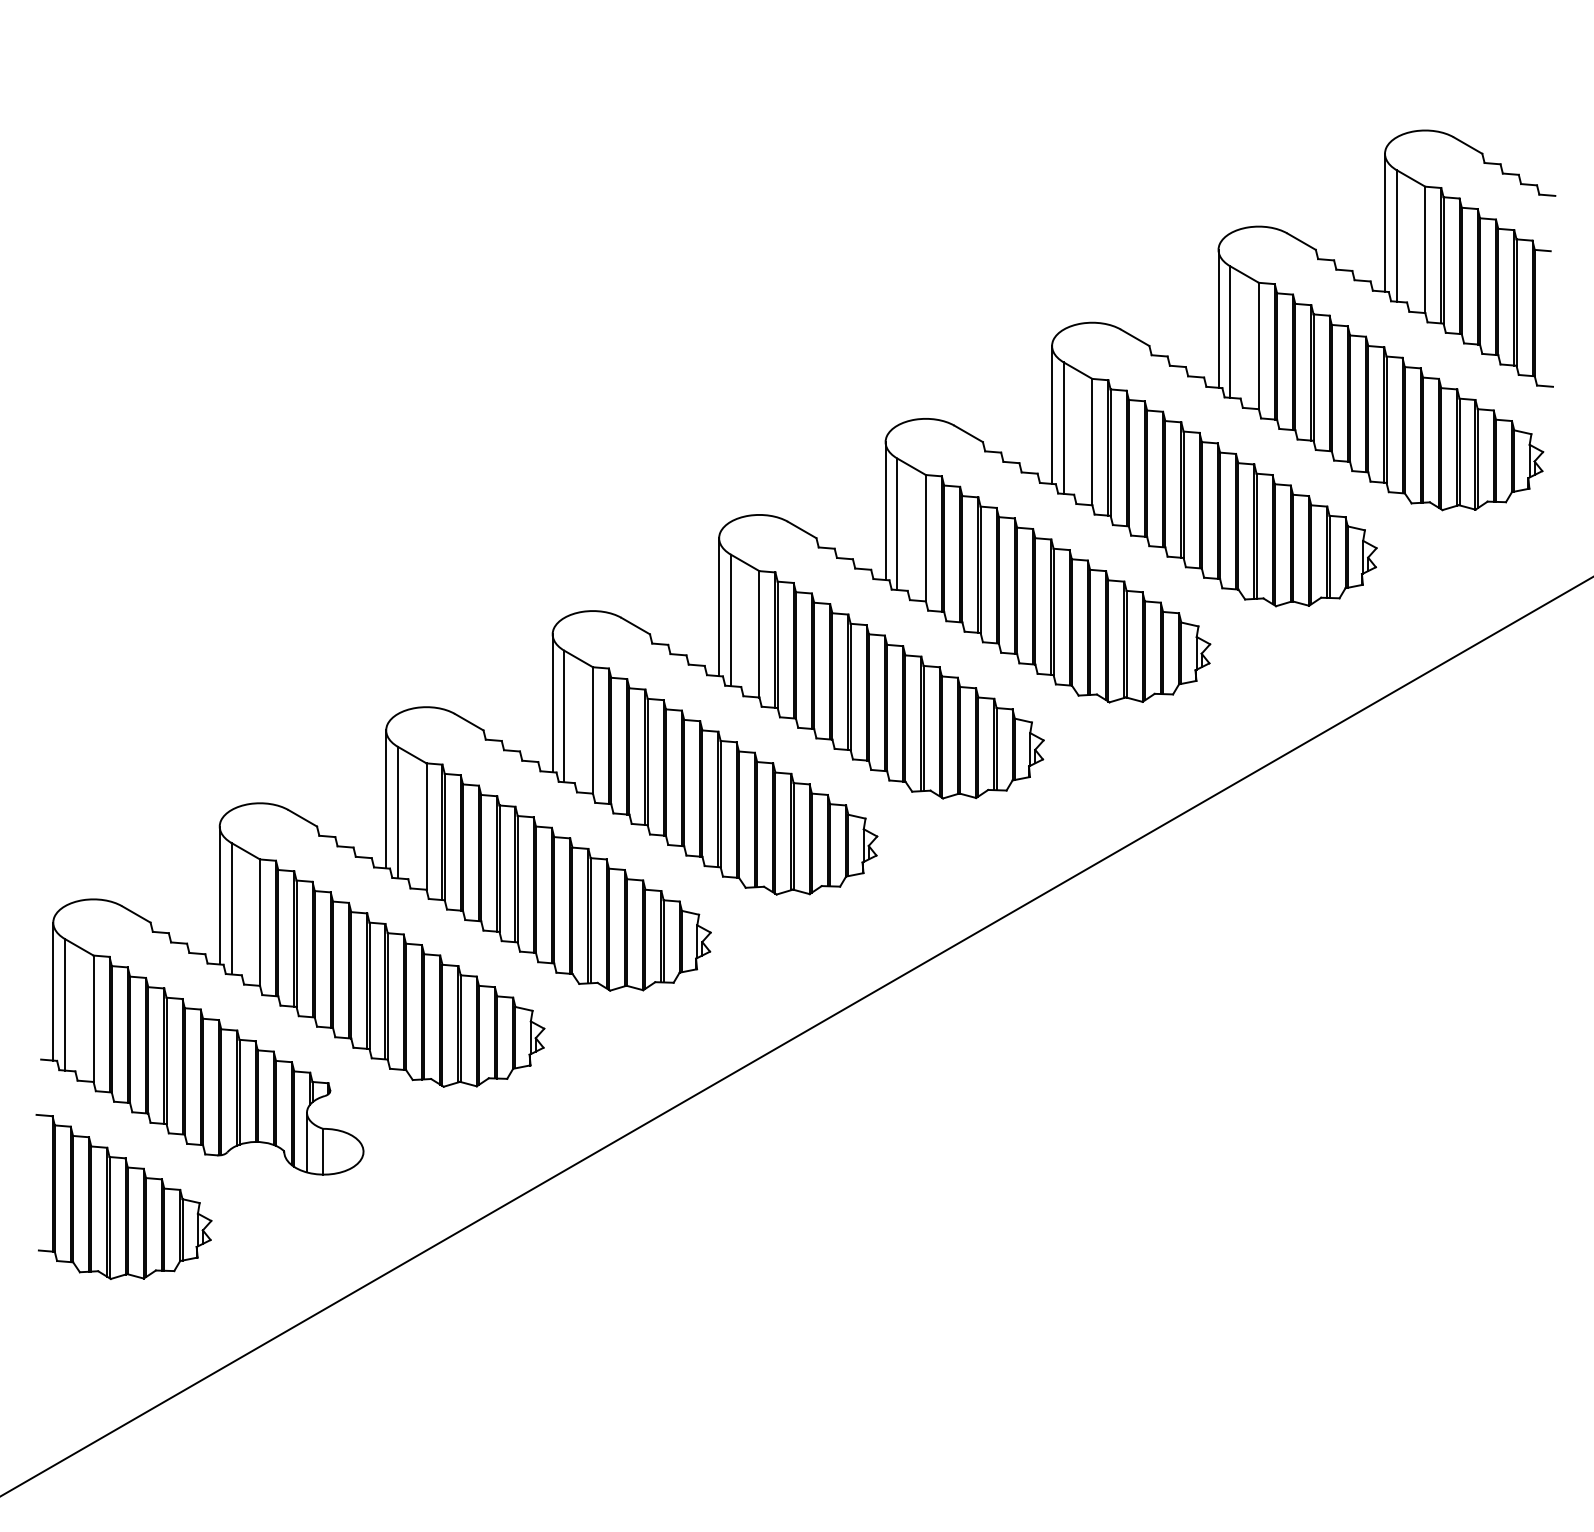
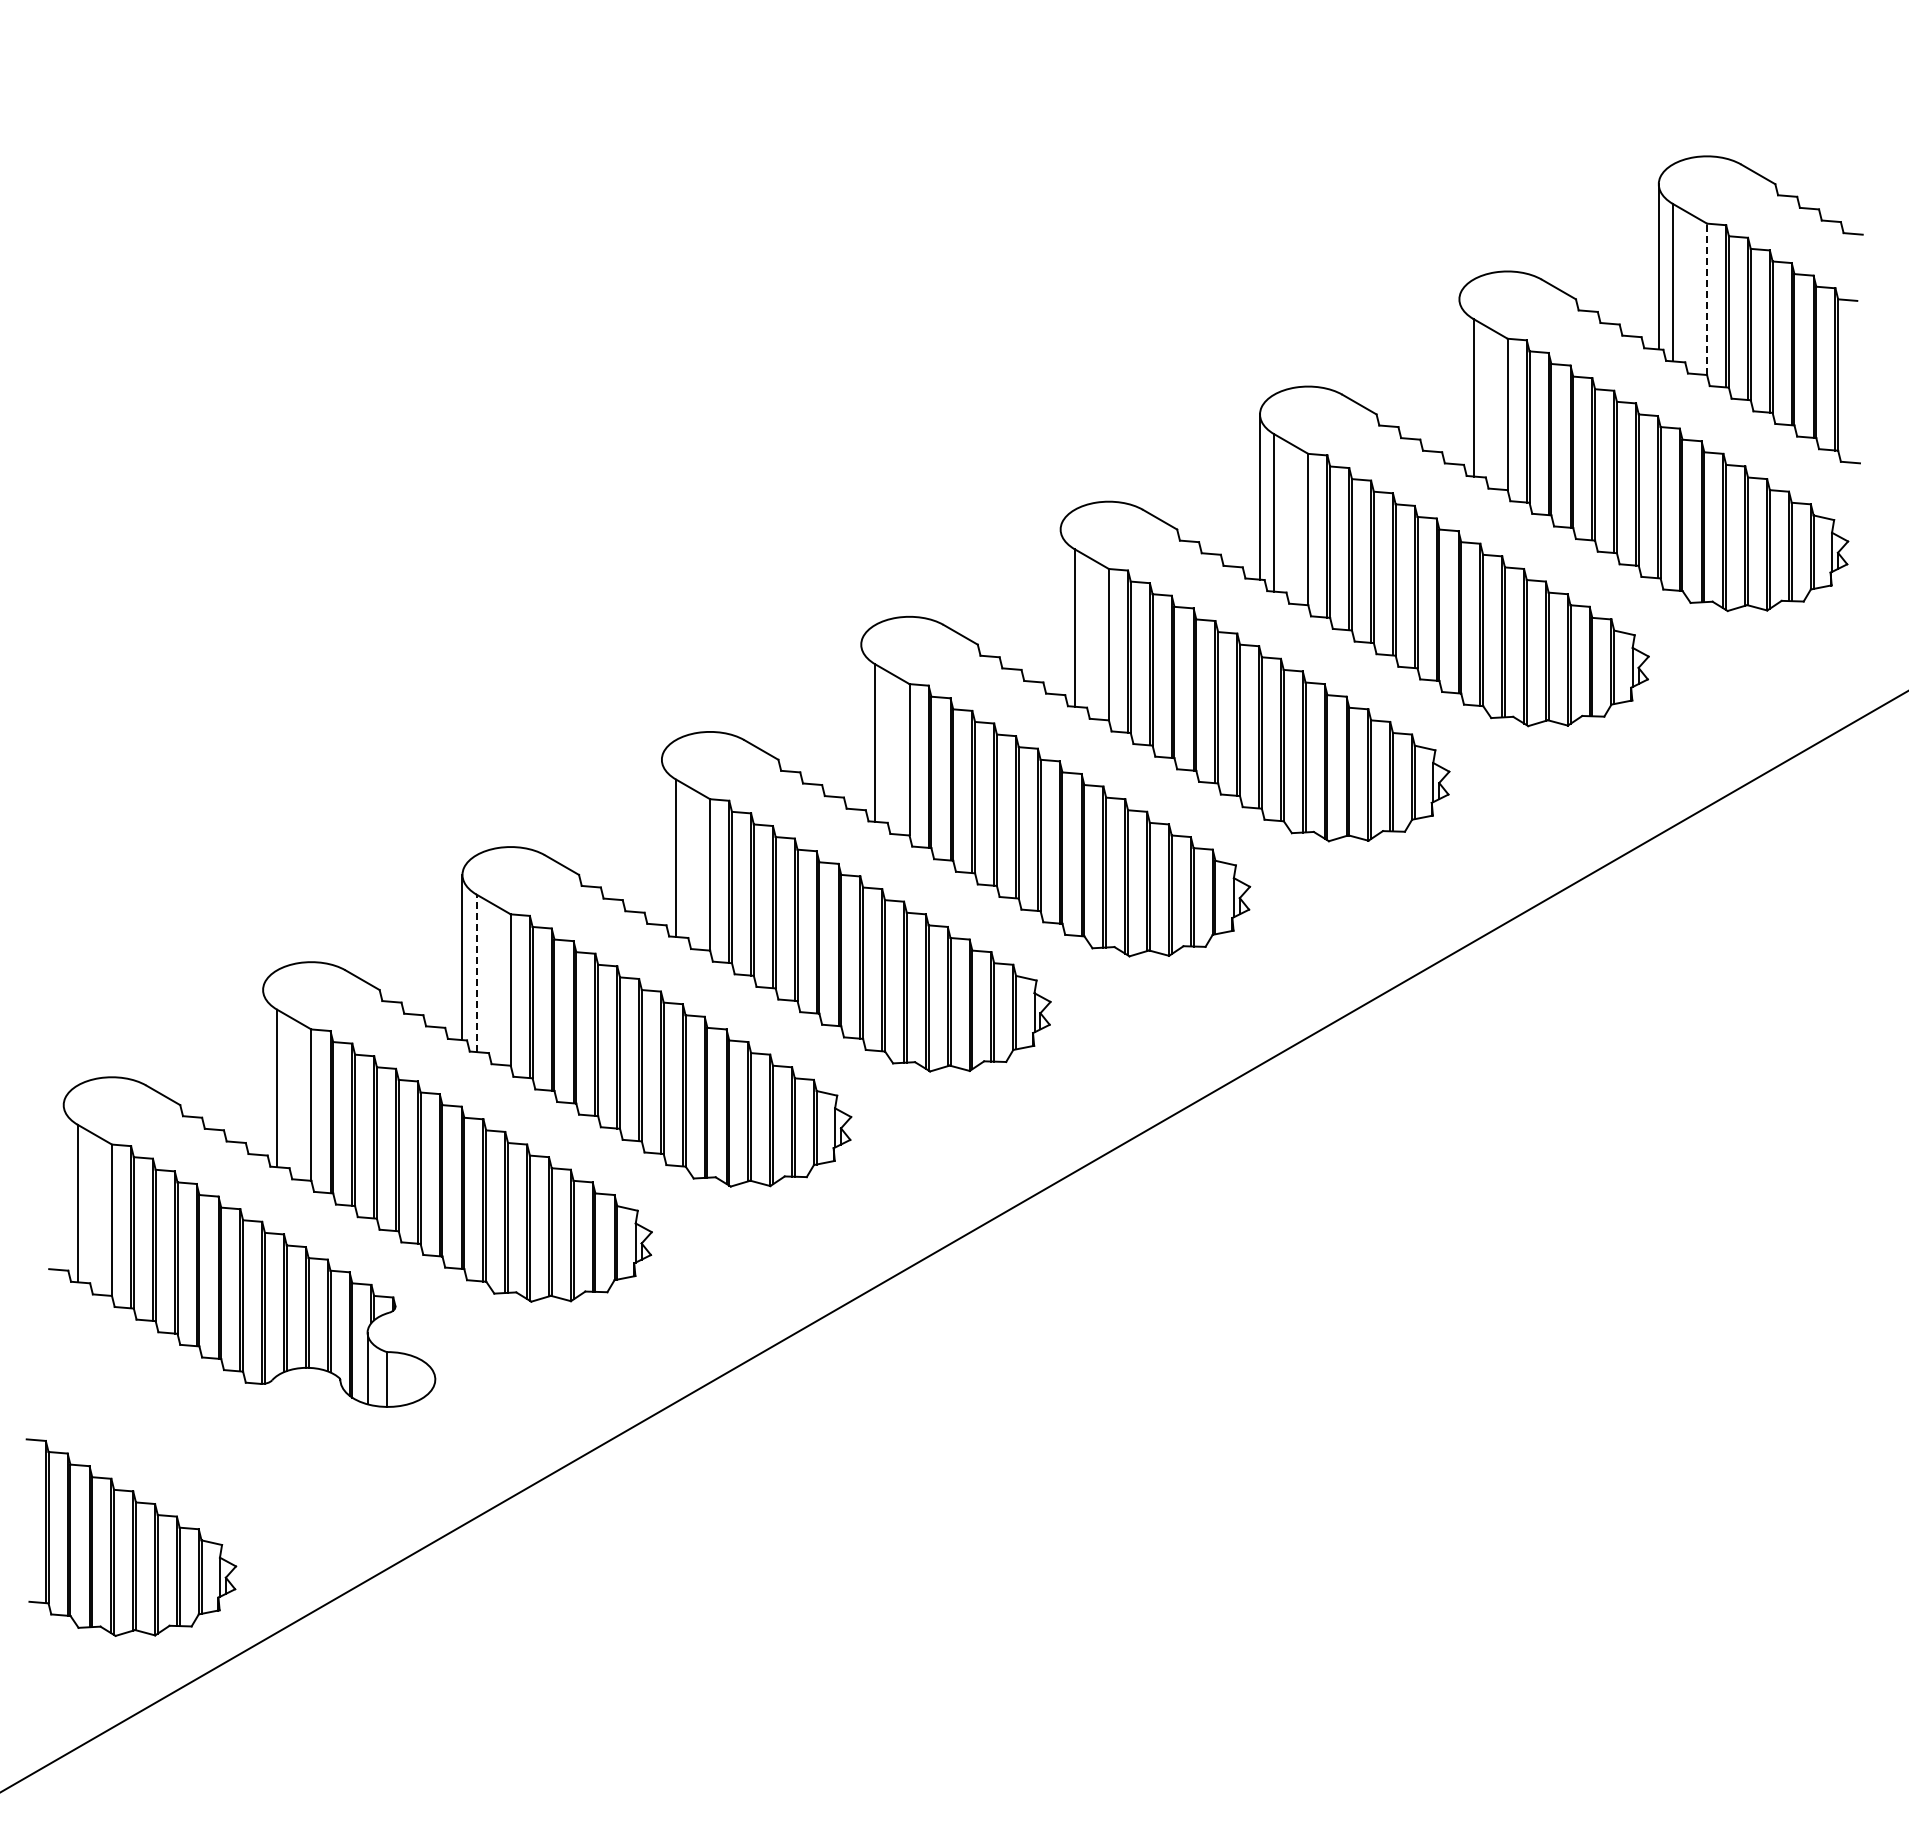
line: (1425, 250) -> (1707, 299), solid -> dashed
line: (1218, 318) -> (1459, 381), removed
line: (885, 510) -> (1060, 611), removed
line: (719, 606) -> (861, 726), removed
line: (552, 703) -> (661, 842), removed
line: (397, 812) -> (476, 973), solid -> dashed
line: (220, 895) -> (263, 1072), removed
line: (53, 991) -> (63, 1187), removed
part: (124, 1196) -> (131, 1537), moved

